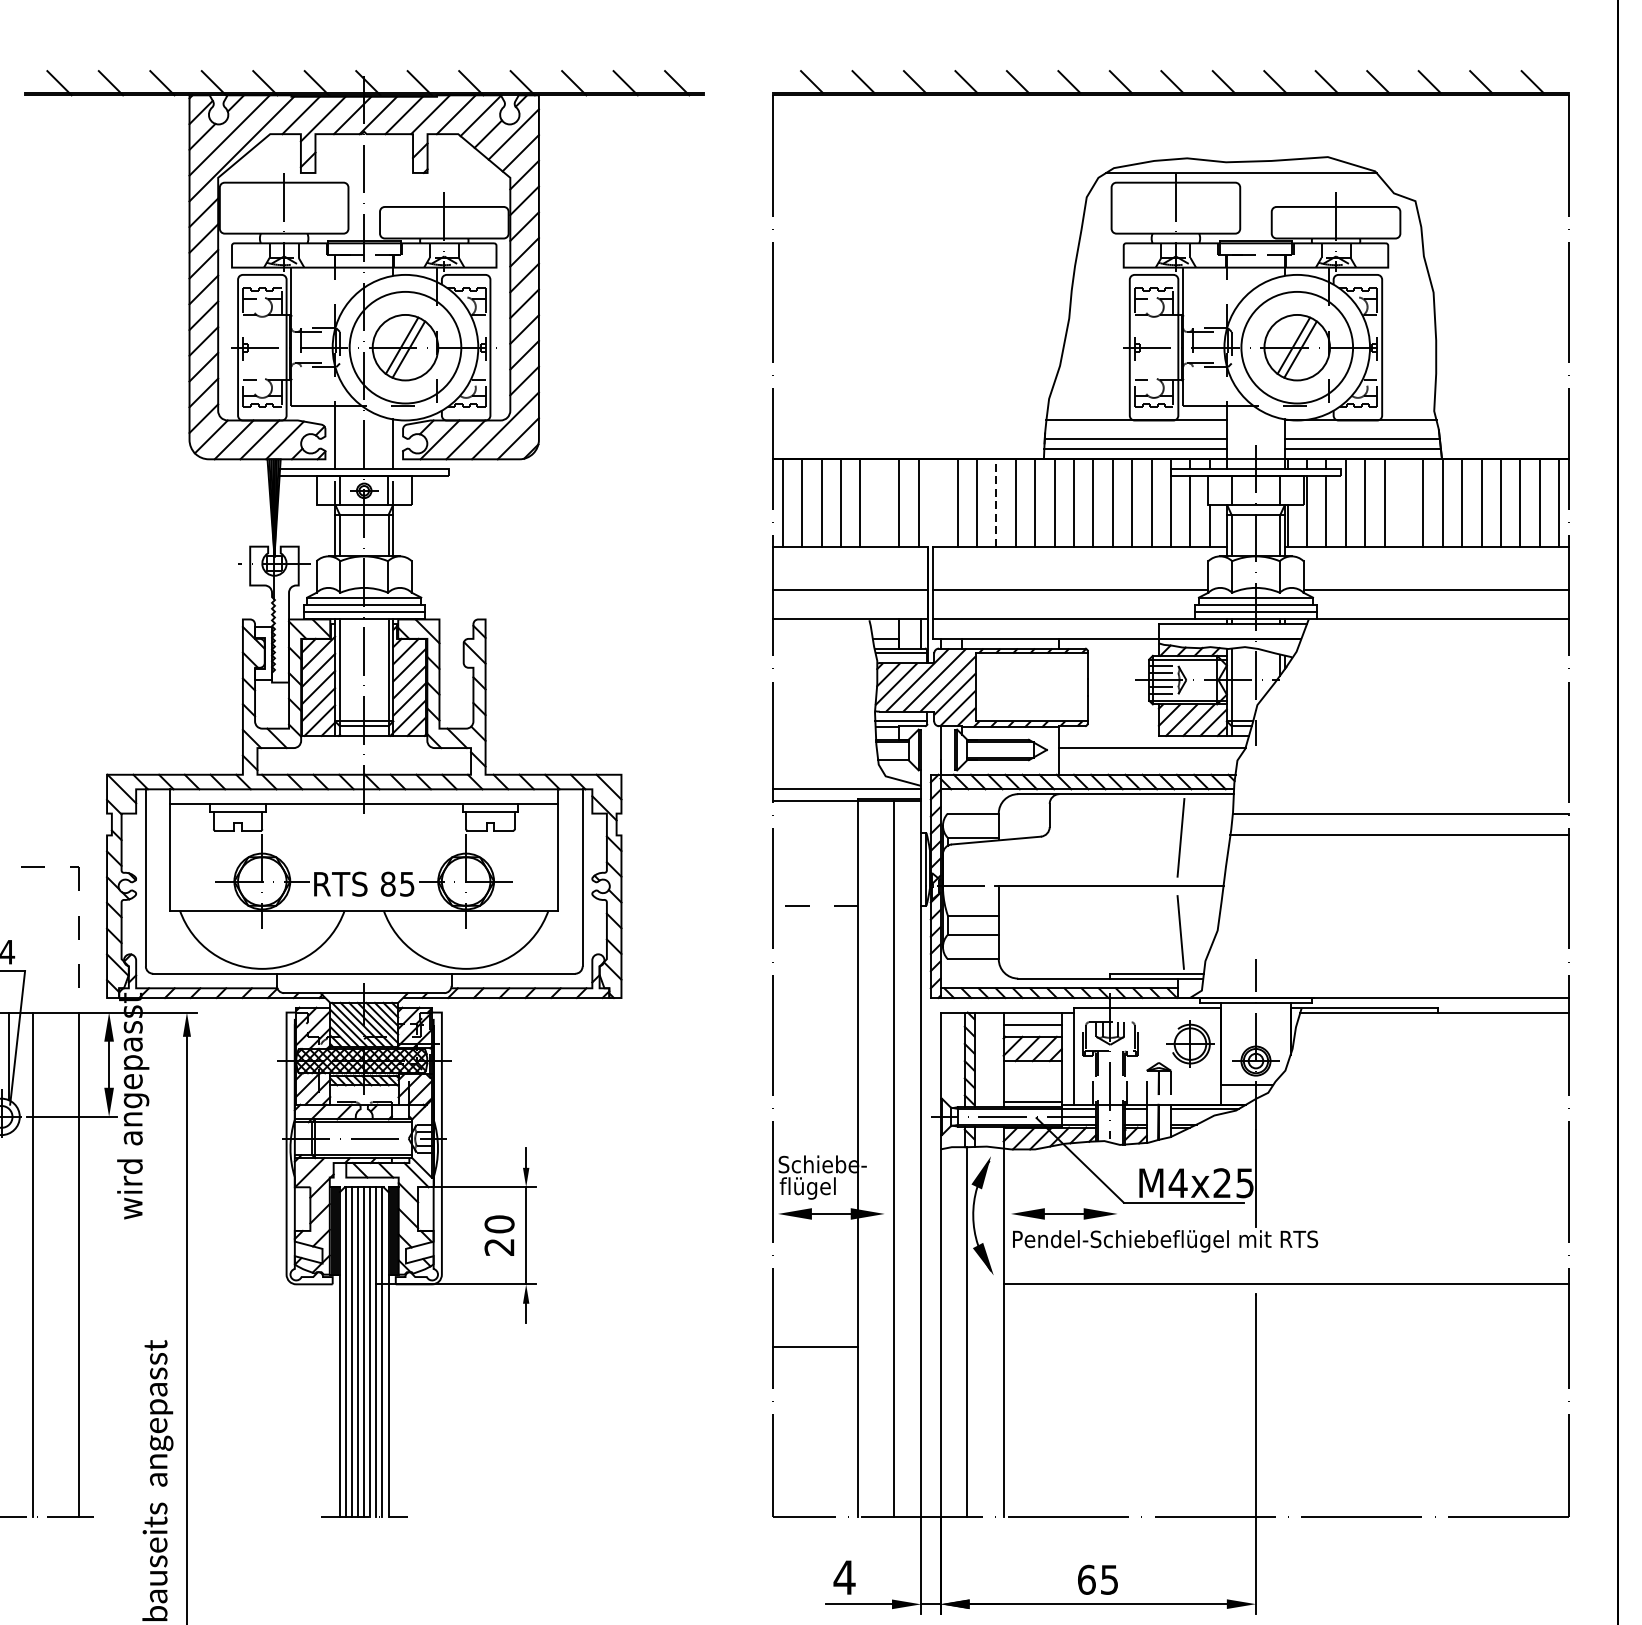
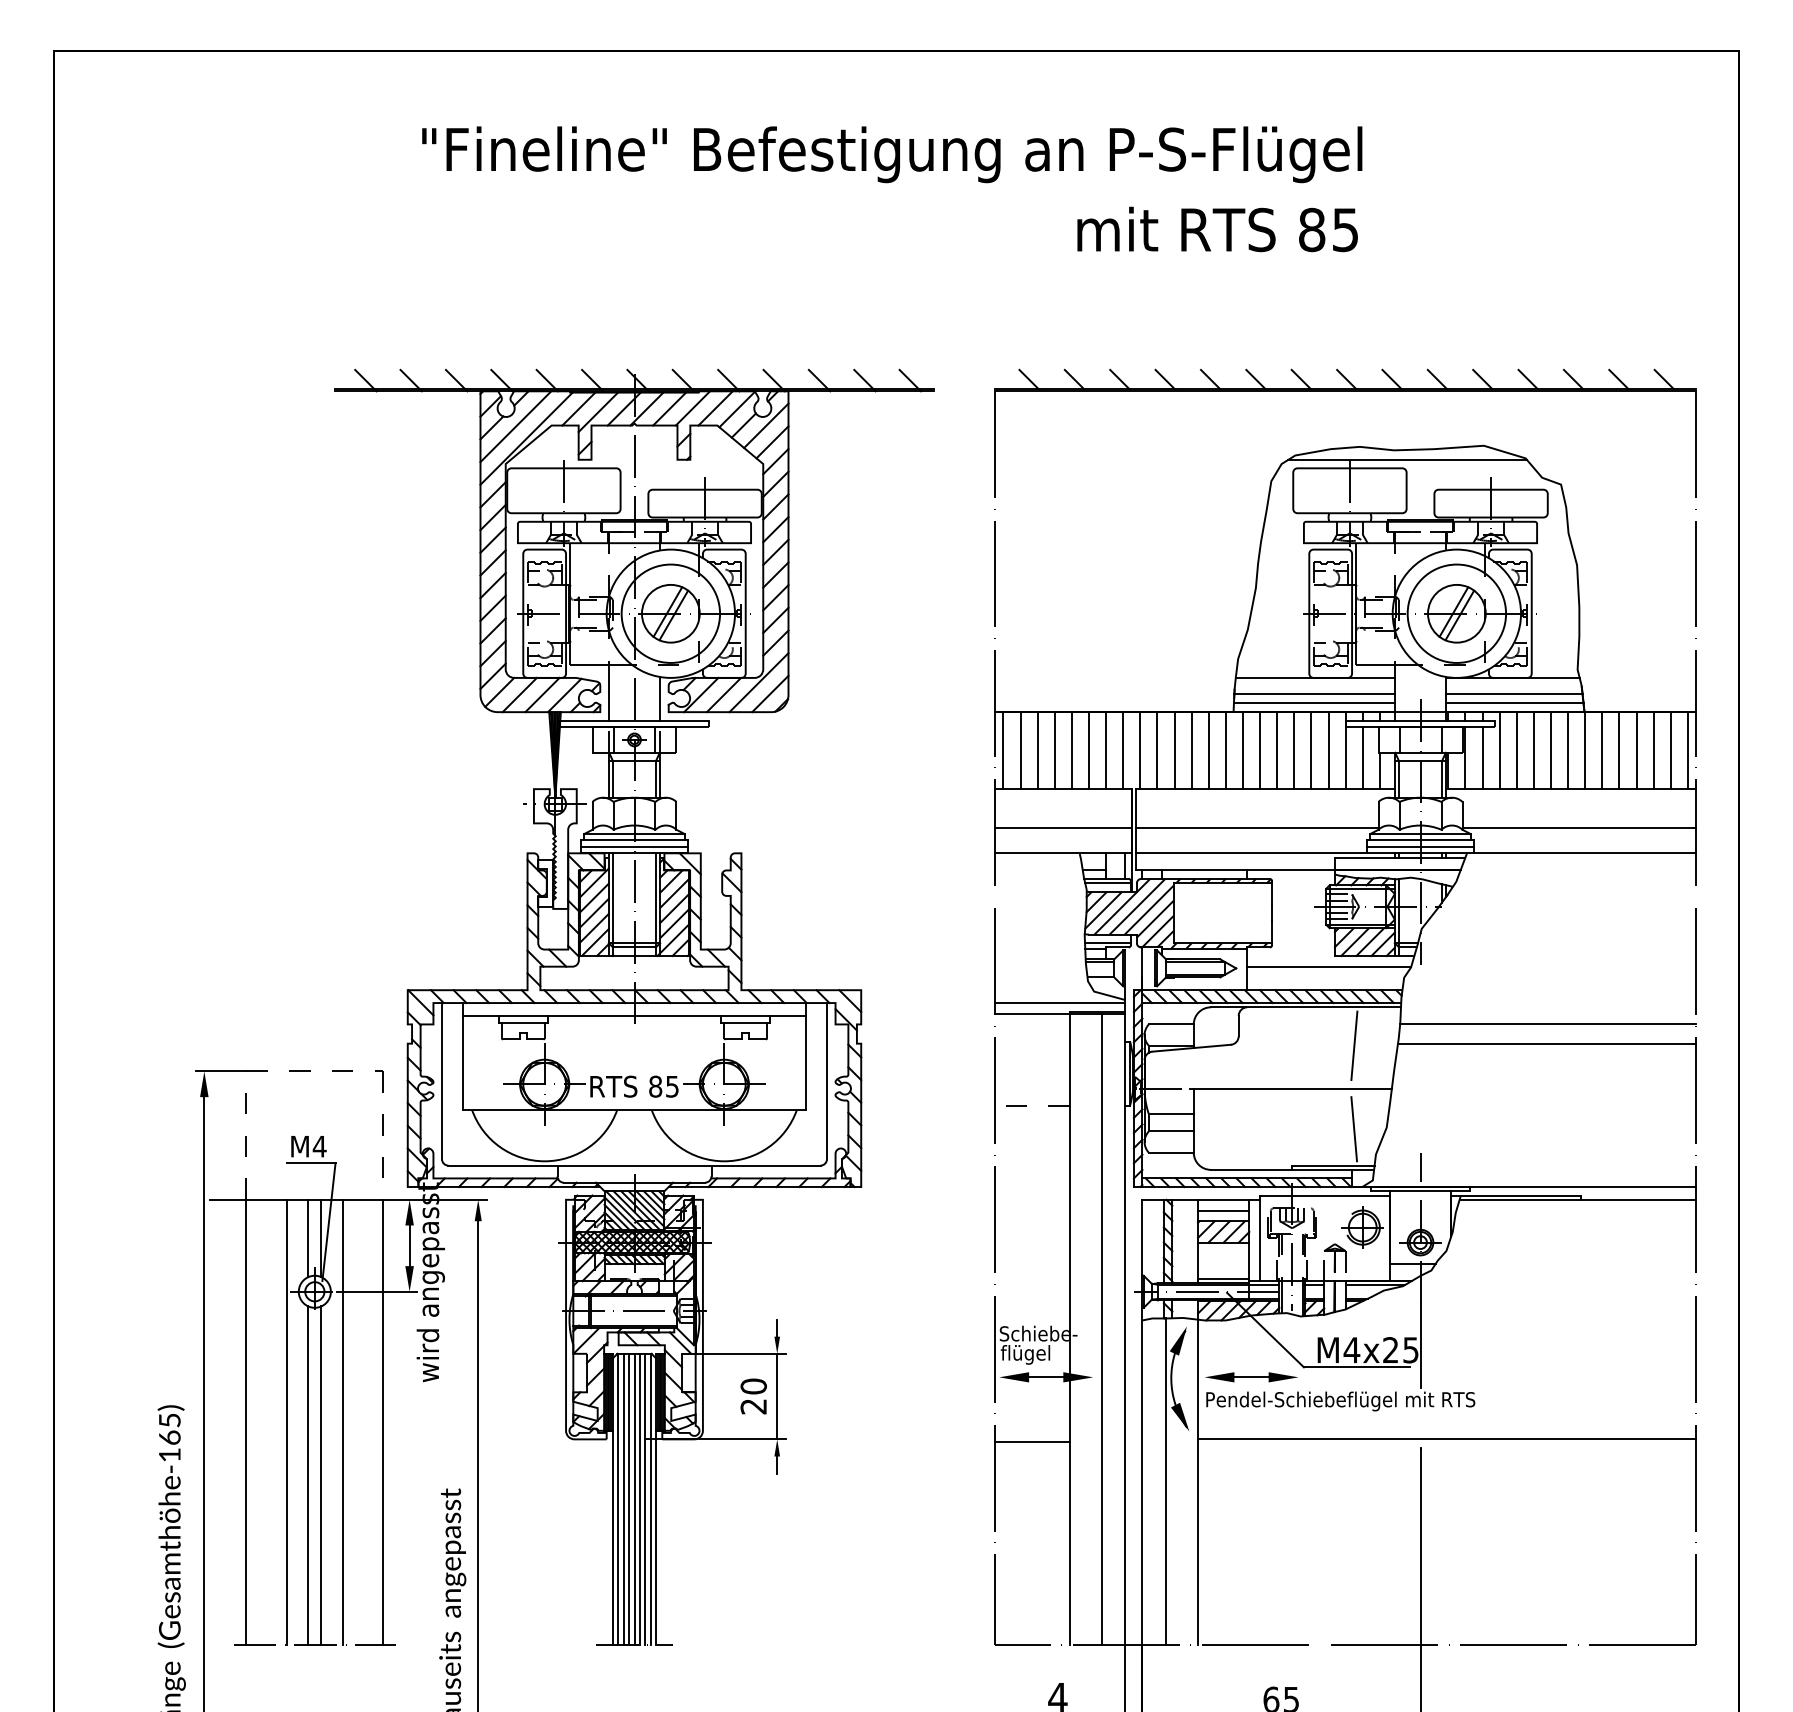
line: (879, 502) -> (1088, 750), added
line: (938, 502) -> (1140, 750), added
line: (996, 502) -> (1191, 750), dashed -> solid
line: (1403, 502) -> (1550, 750), added
line: (9, 1325) -> (321, 1475), added
line: (814, 1346) -> (1031, 1441), moved

